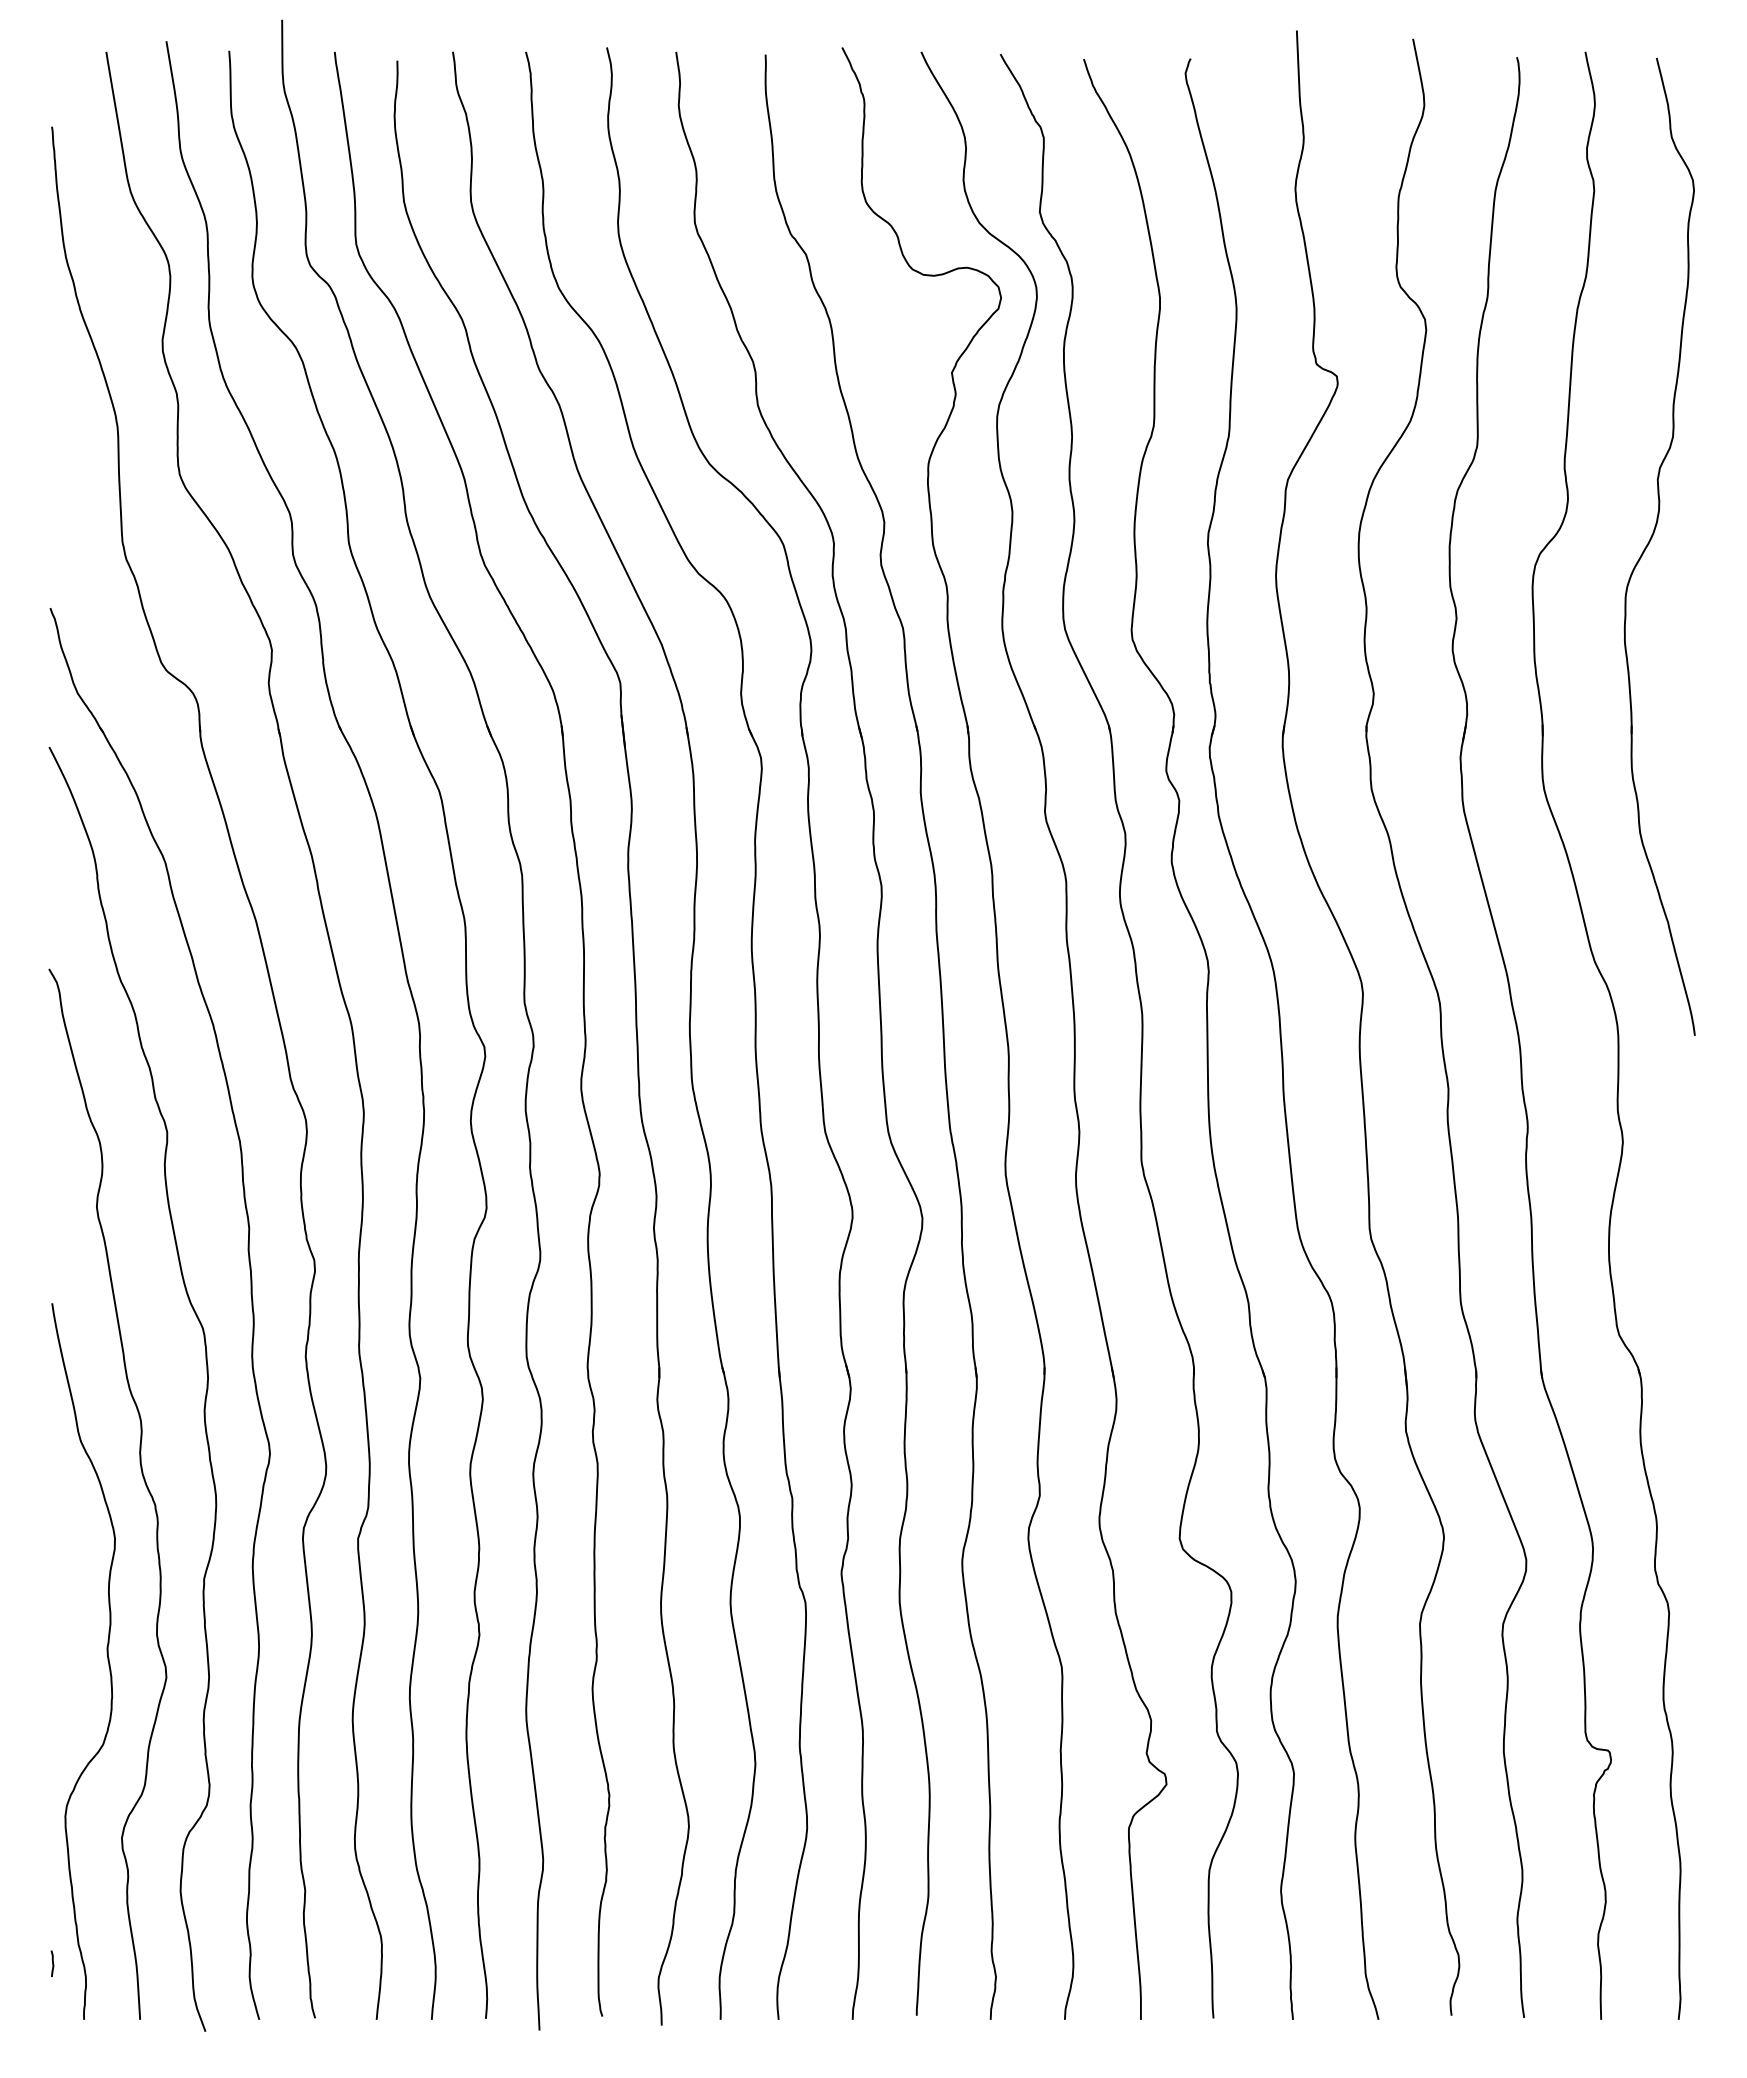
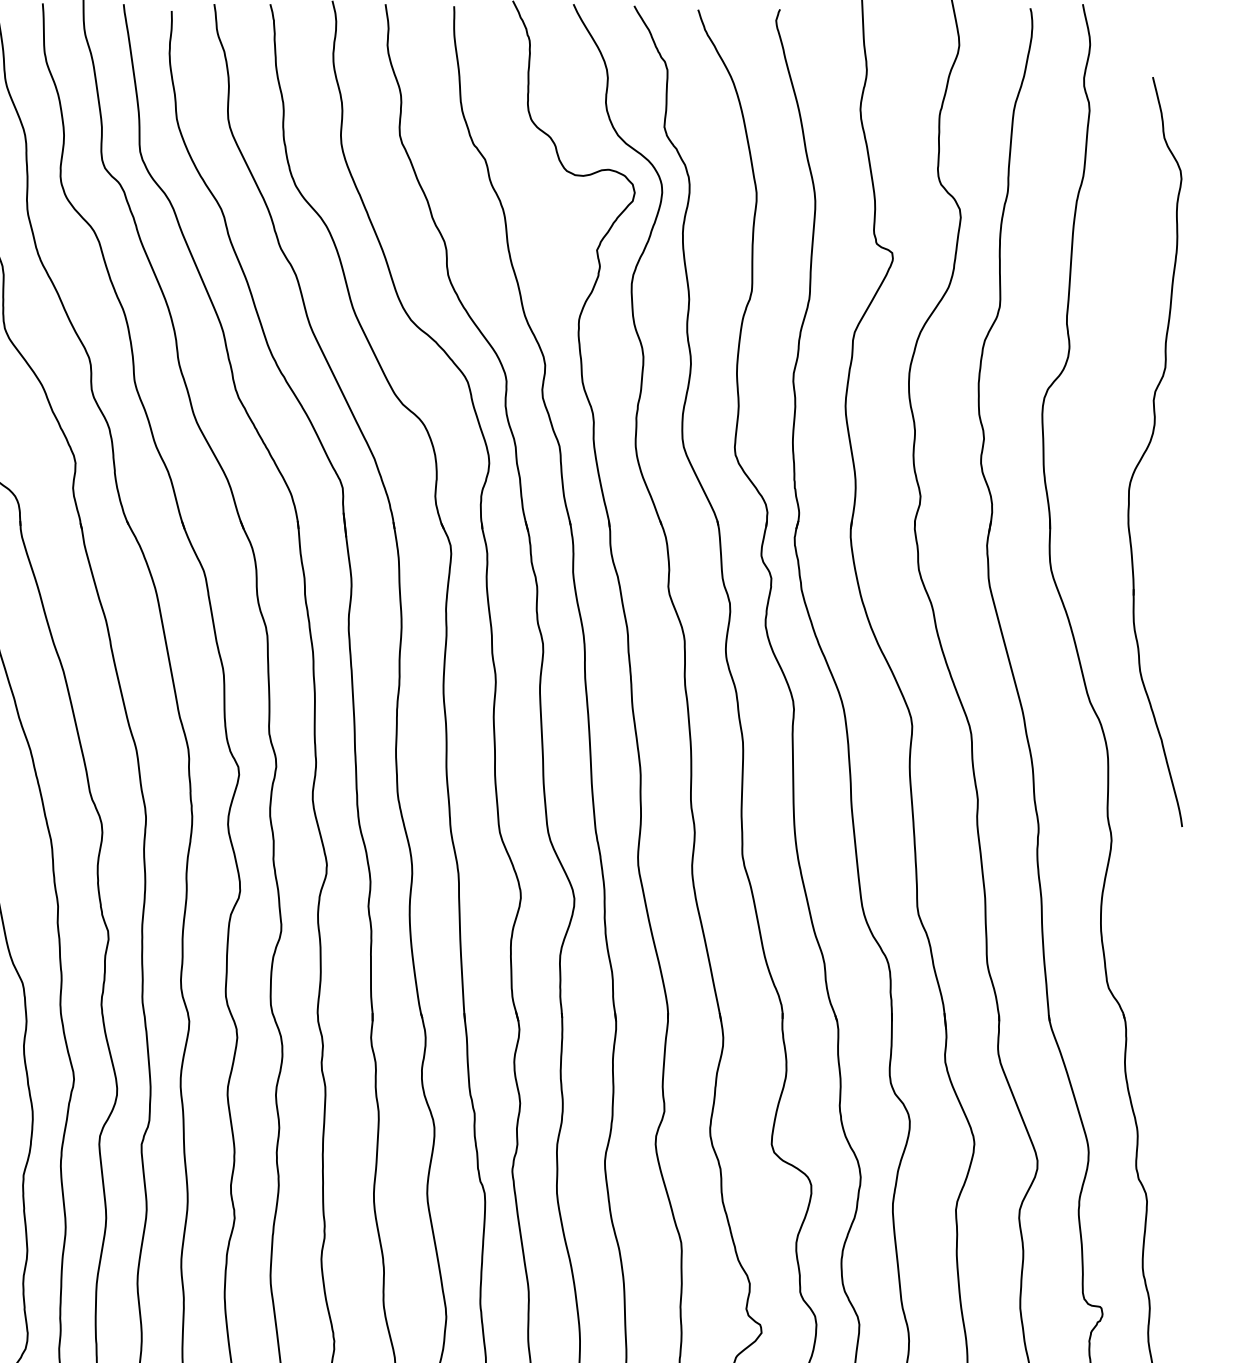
part: (1650, 542) -> (1148, 448), moved

